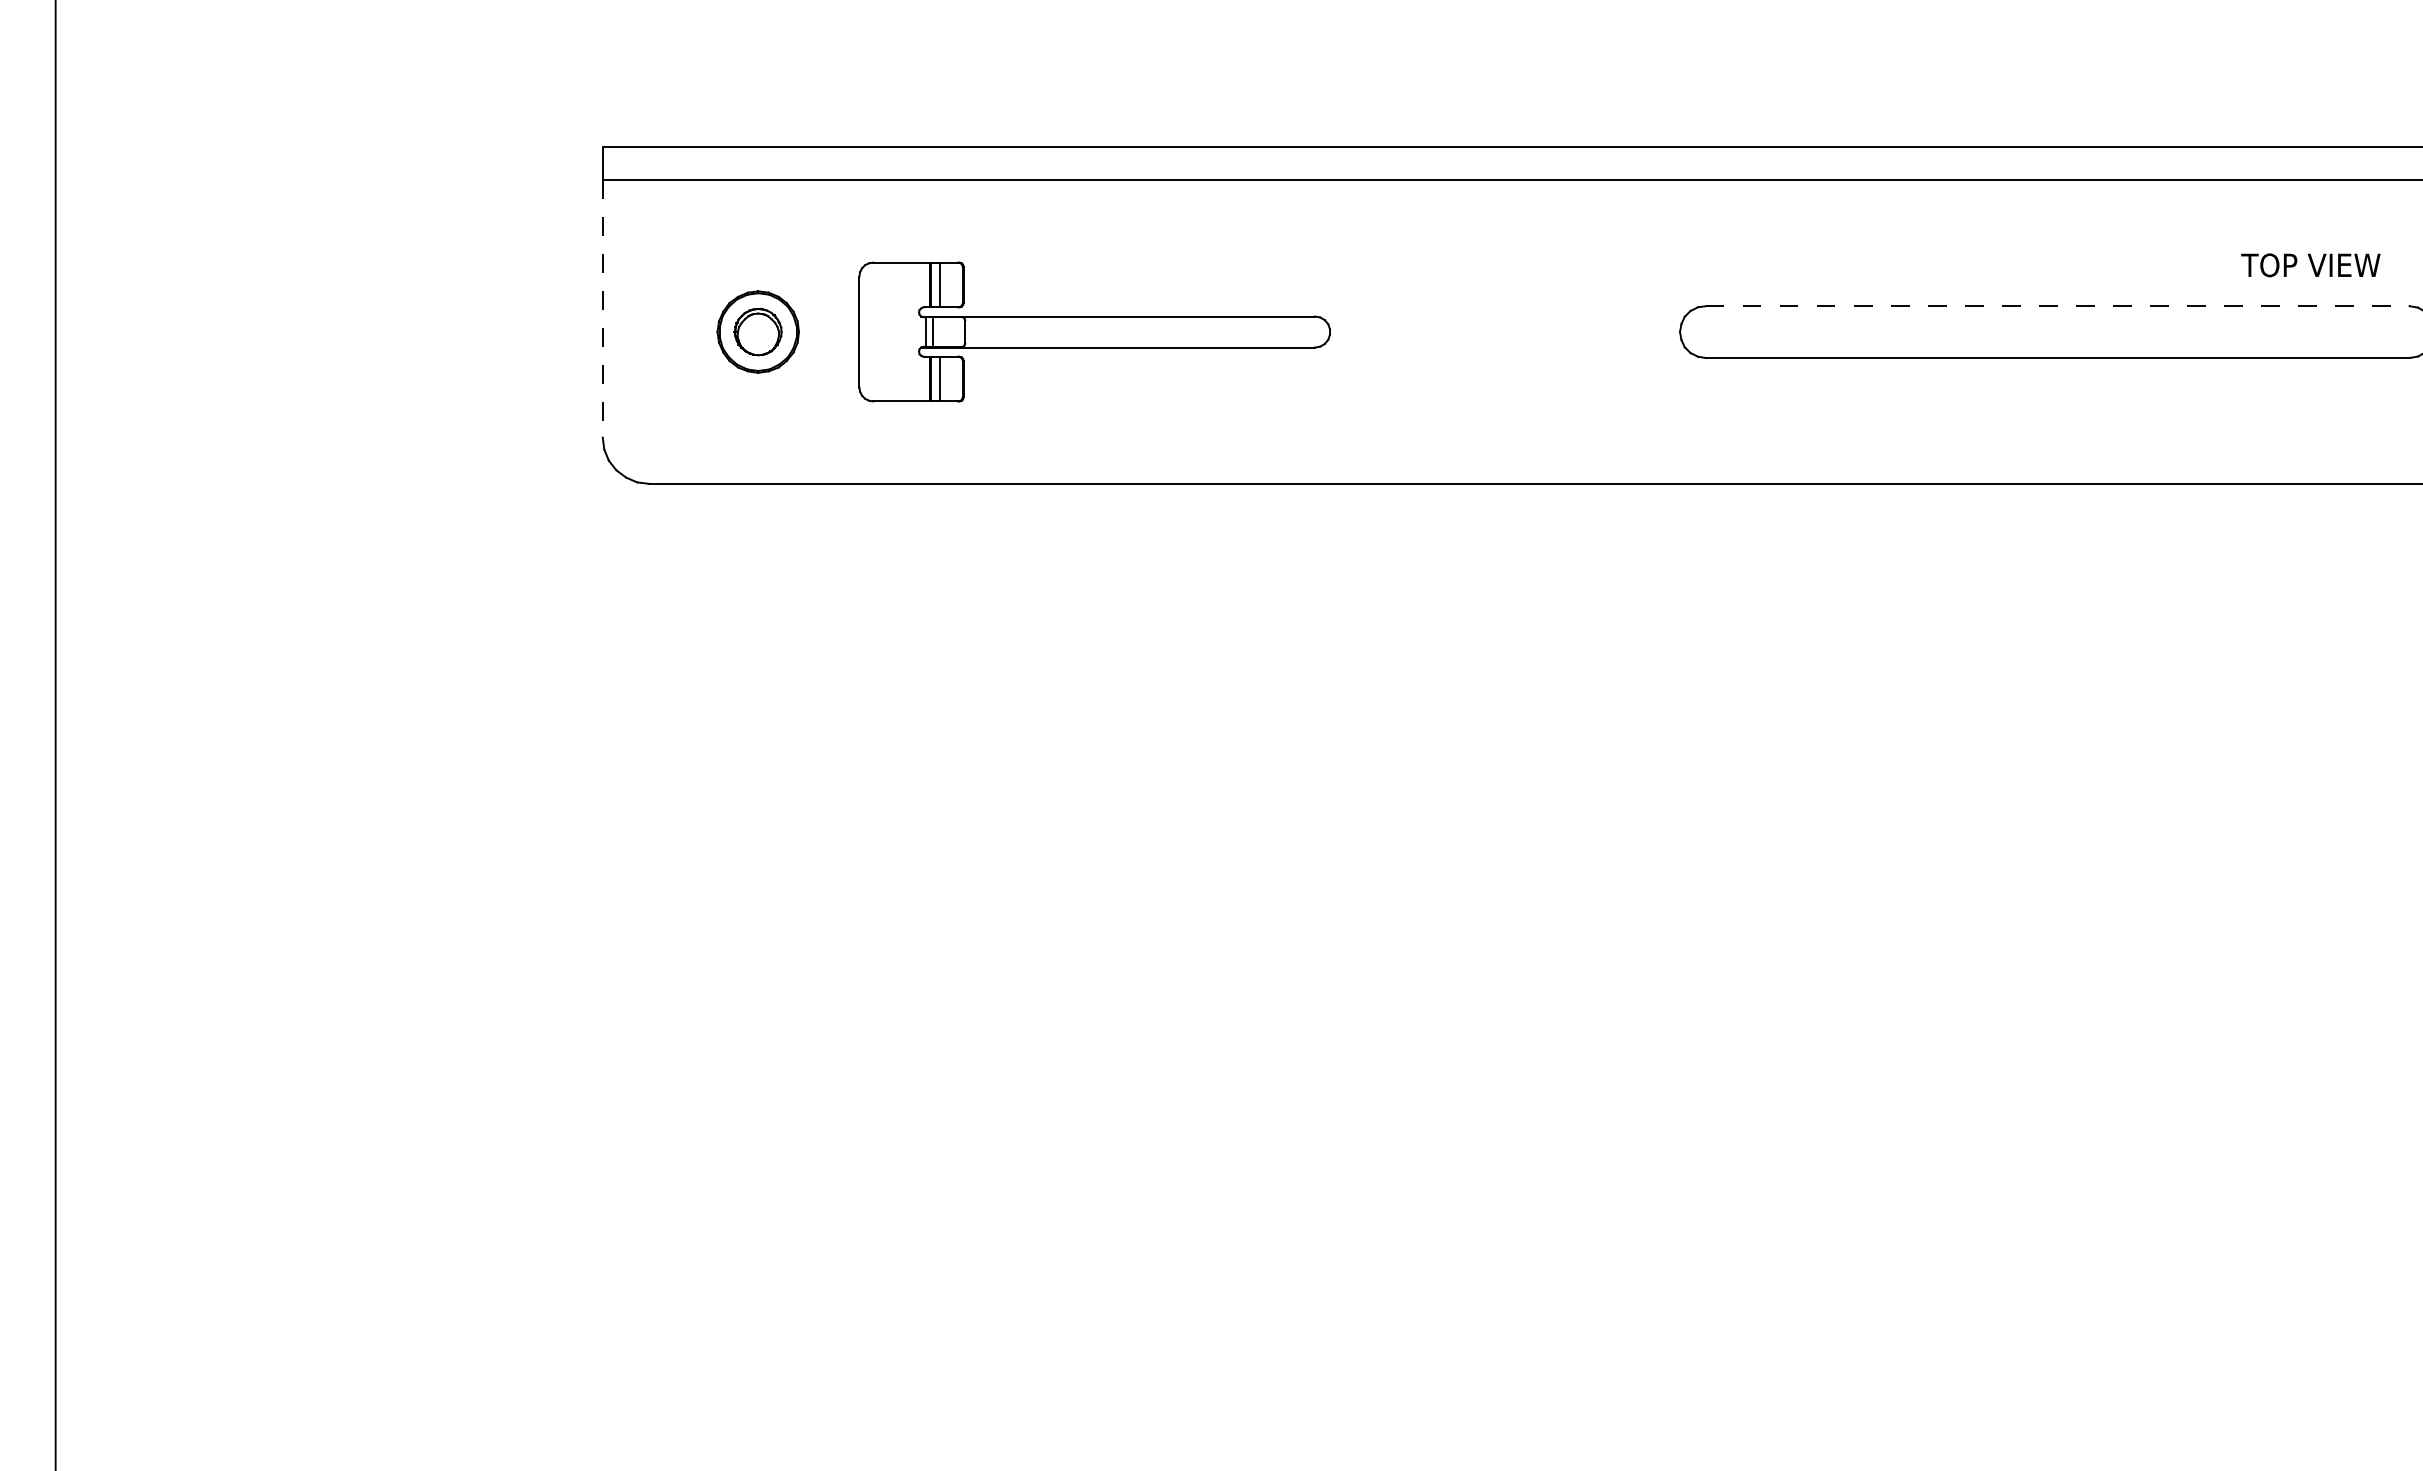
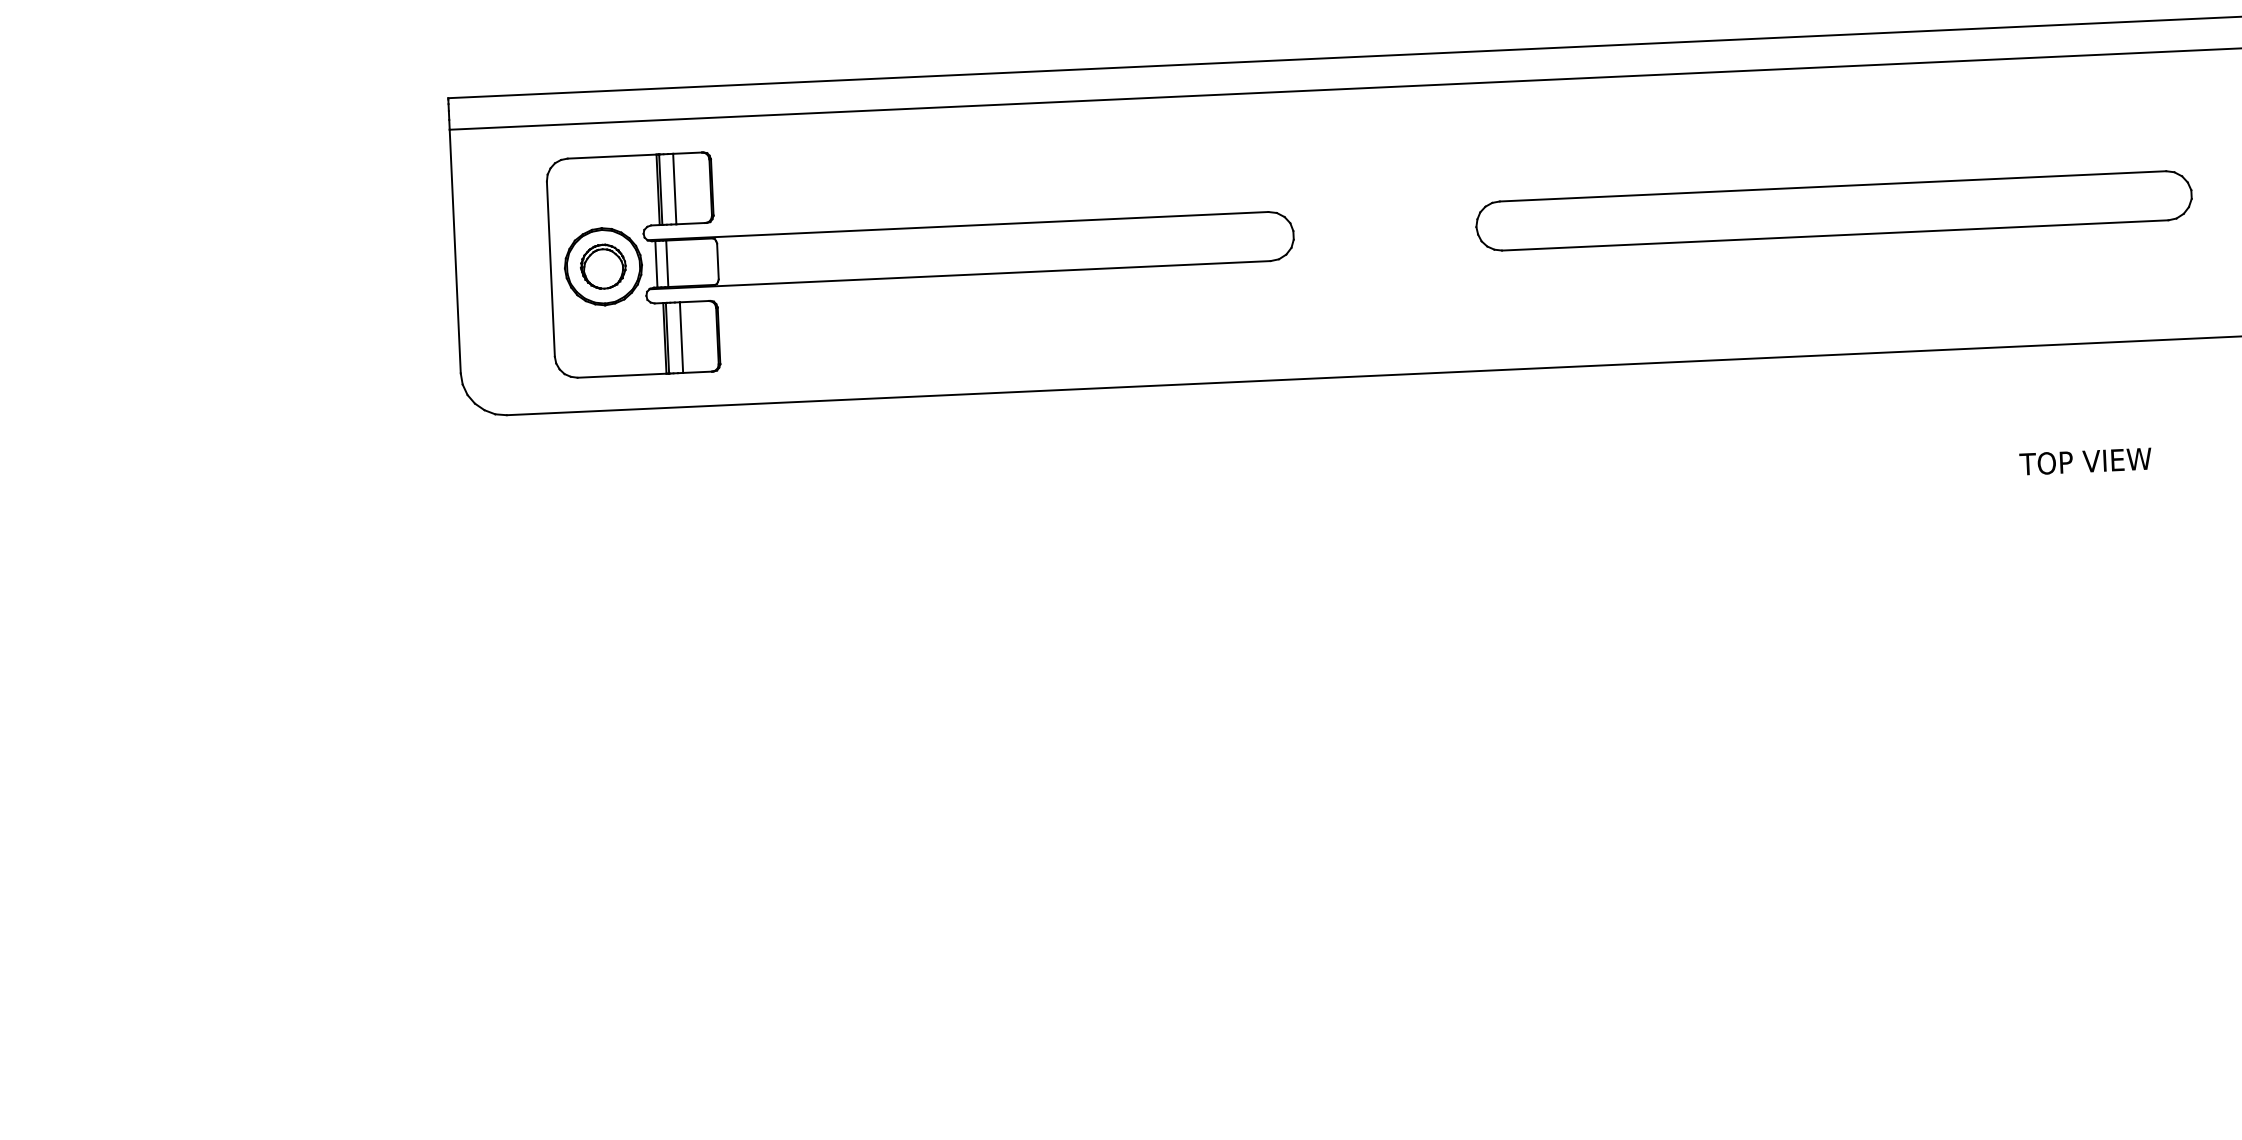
text: (2310, 265) -> (2085, 461), moved
line: (2057, 306) -> (1832, 186), dashed -> solid
line: (602, 308) -> (454, 251), dashed -> solid
part: (1094, 331) -> (921, 251), size x1.67

